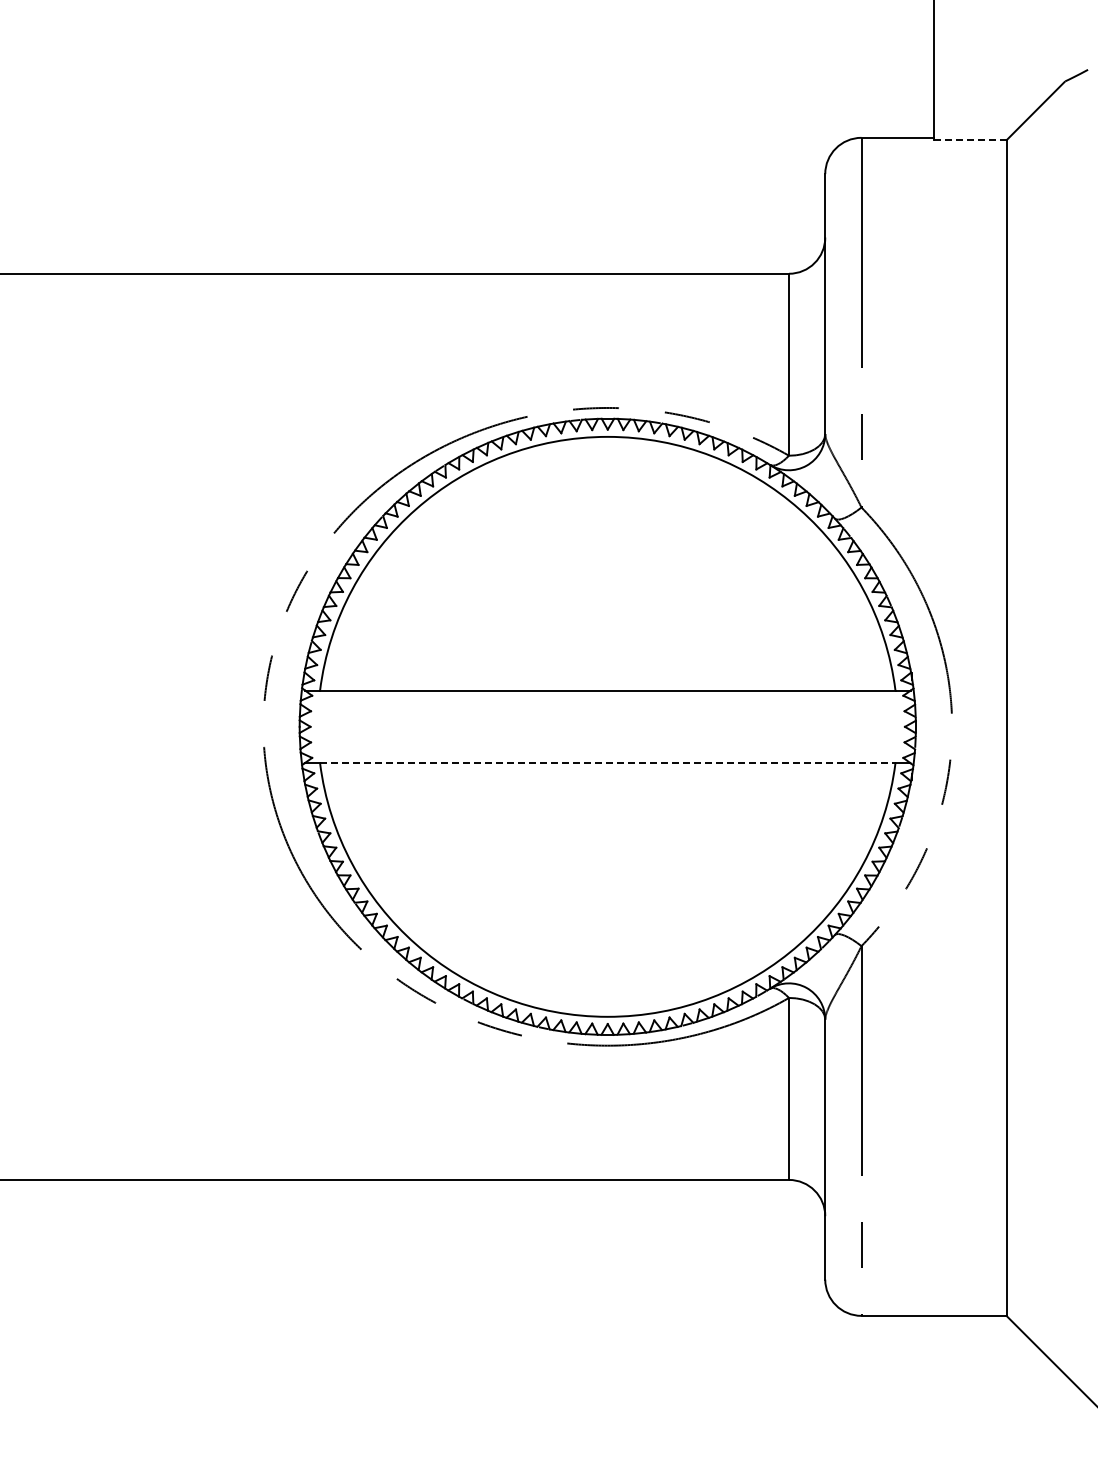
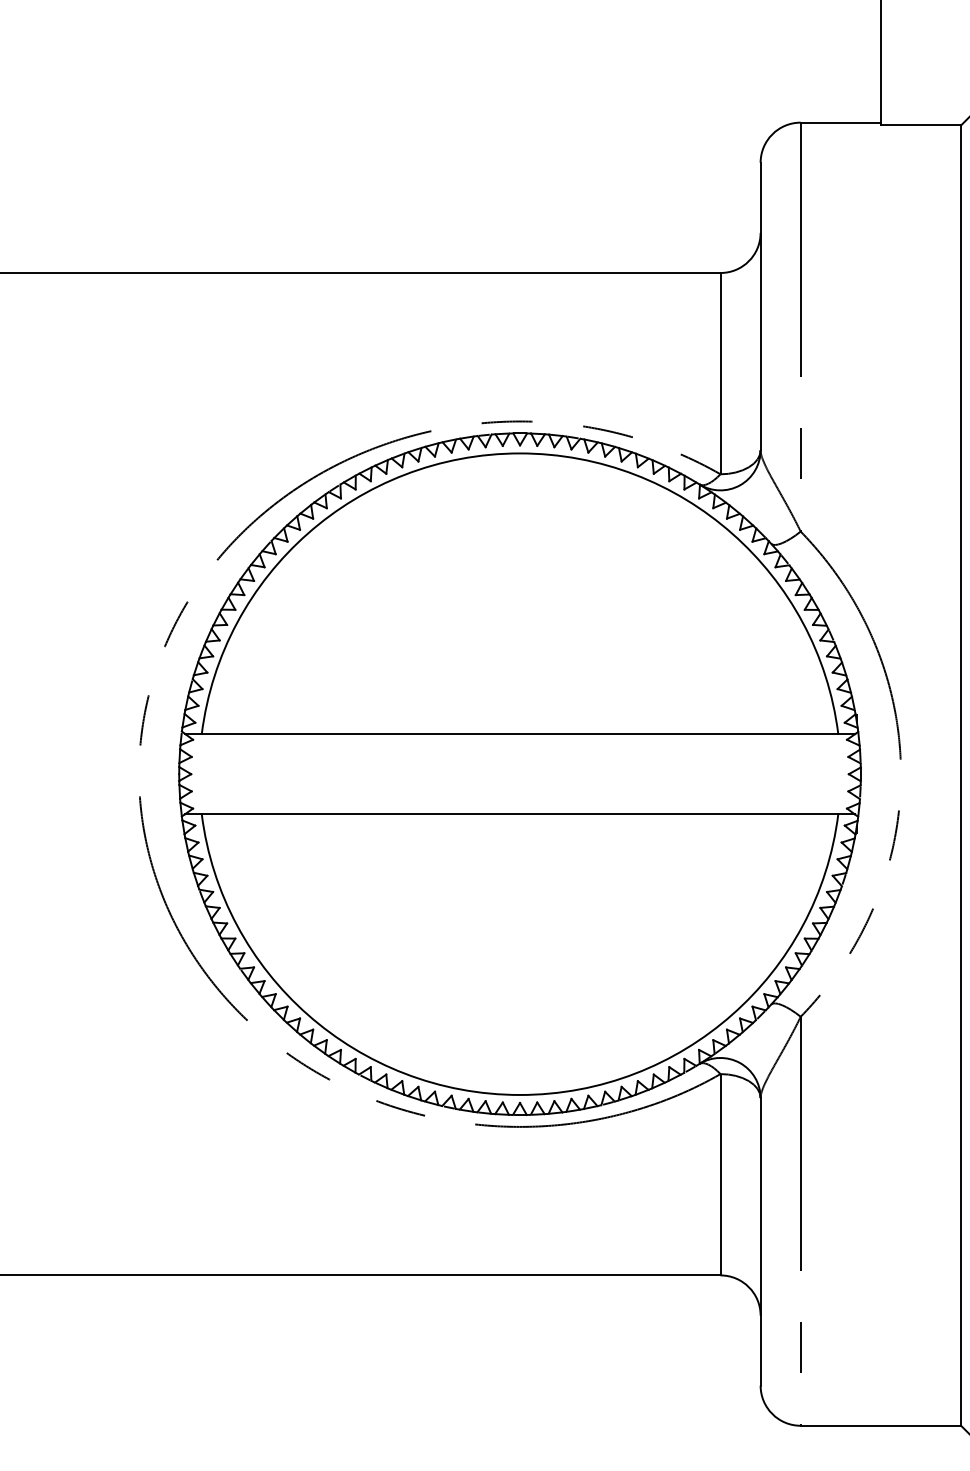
line: (969, 140) -> (920, 125), dashed -> solid
line: (607, 763) -> (519, 814), dashed -> solid

